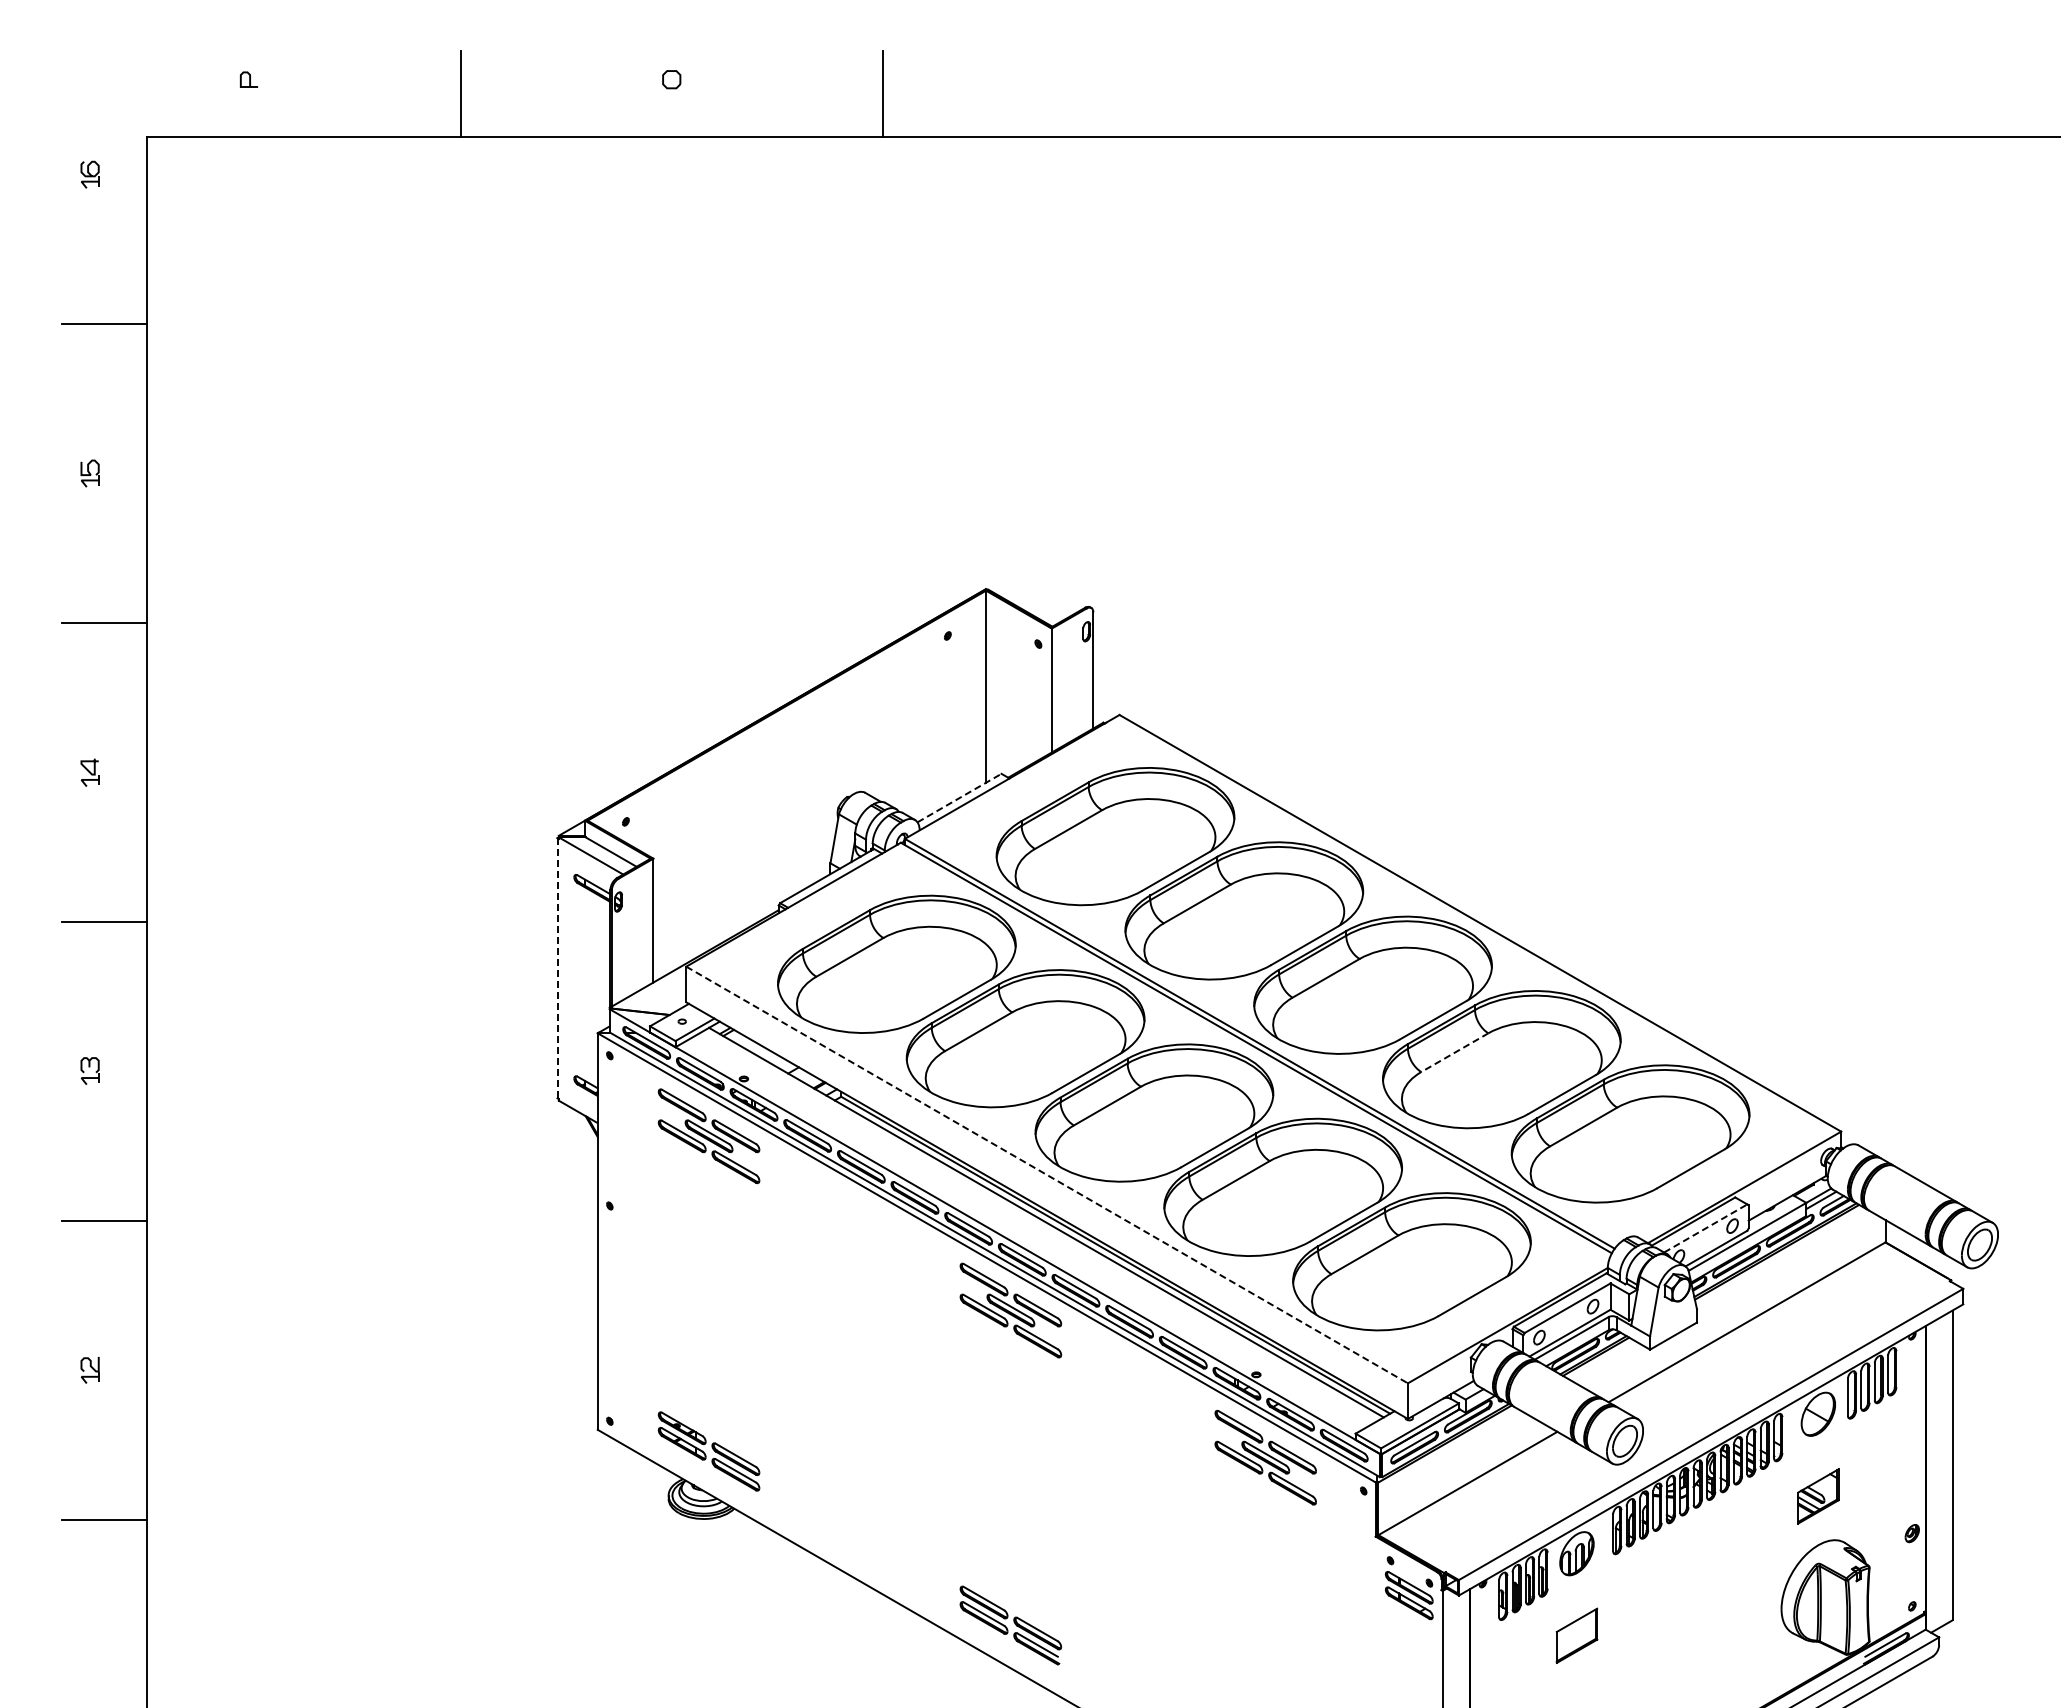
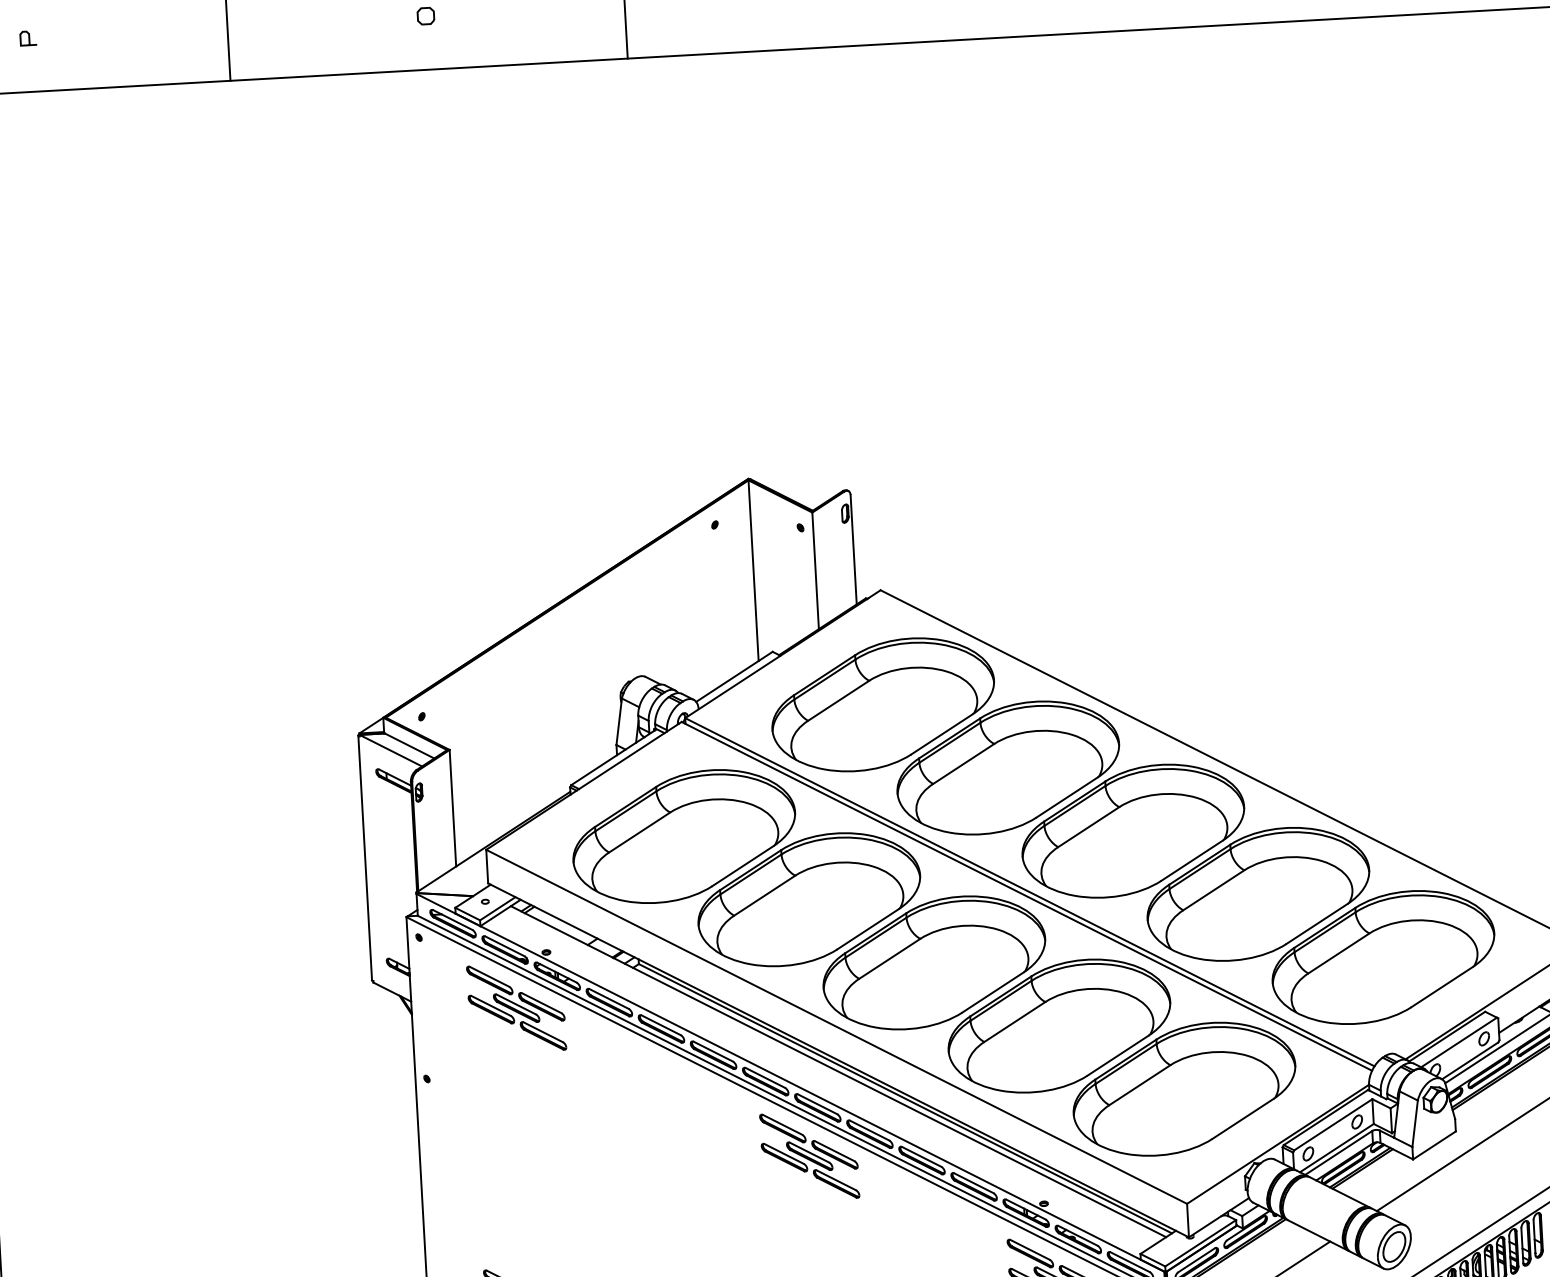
line: (959, 797) -> (734, 676), dashed -> solid
line: (557, 967) -> (365, 857), dashed -> solid
line: (1454, 1052) -> (1213, 890), dashed -> solid
line: (1047, 1175) -> (837, 1027), dashed -> solid
line: (1706, 1228) -> (1459, 1042), dashed -> solid

